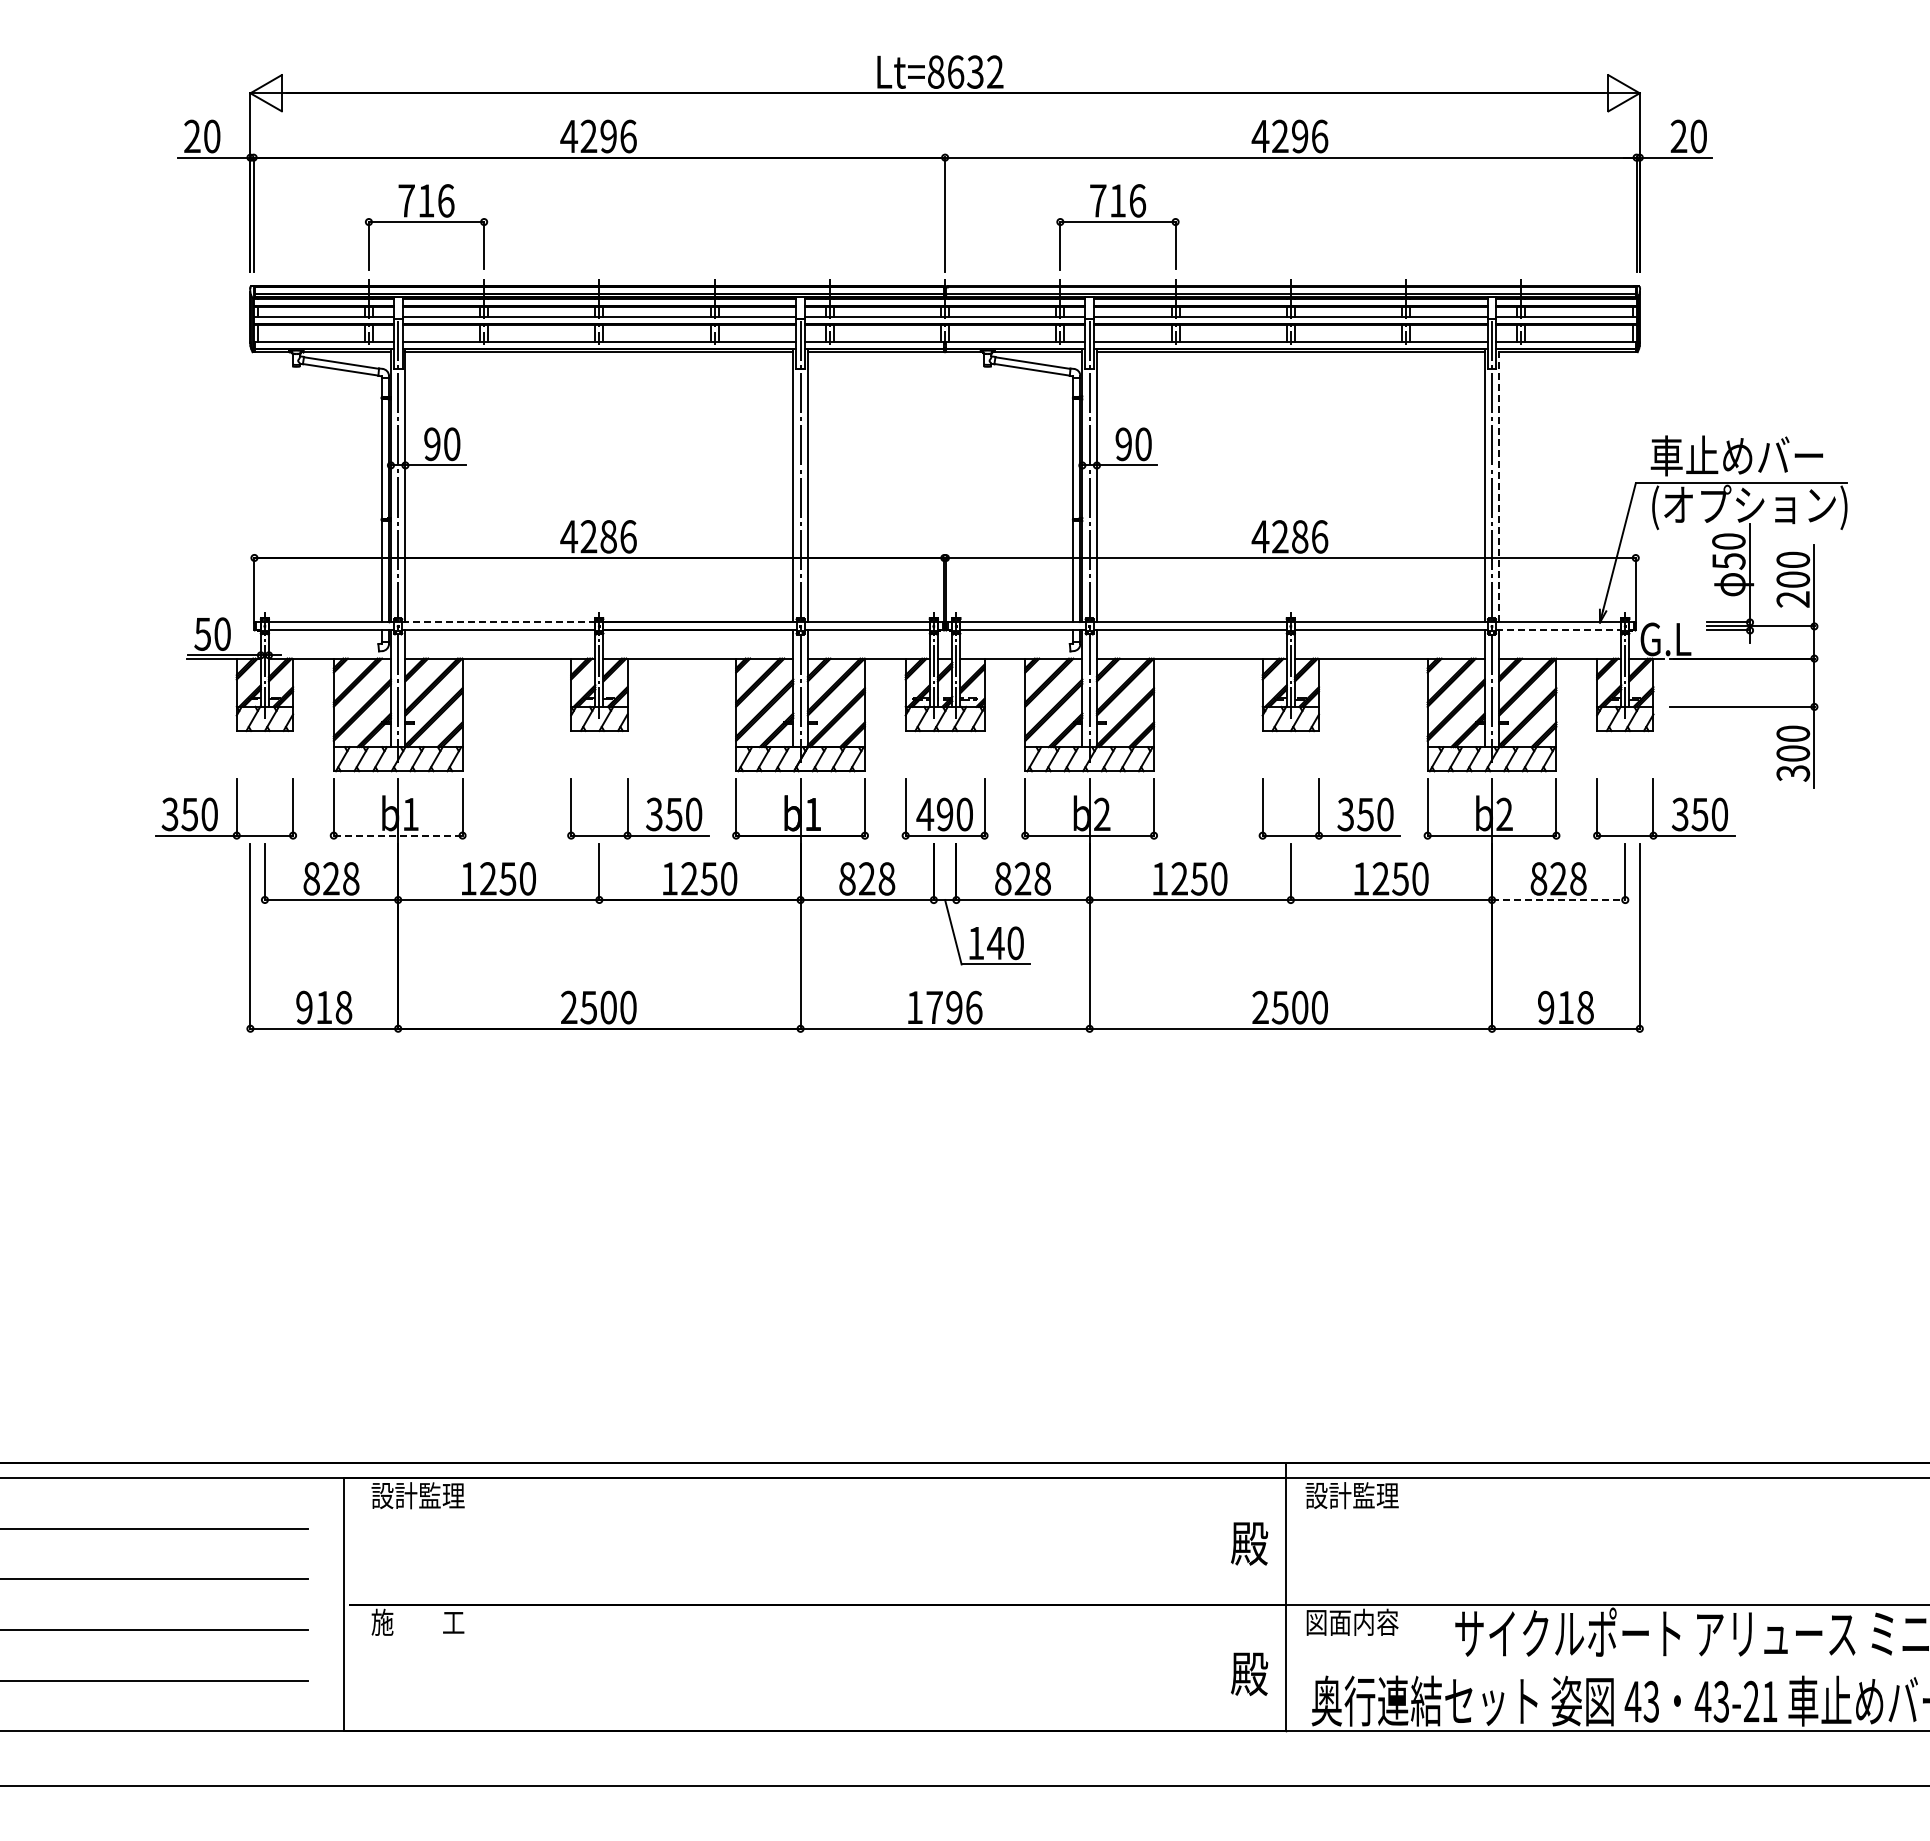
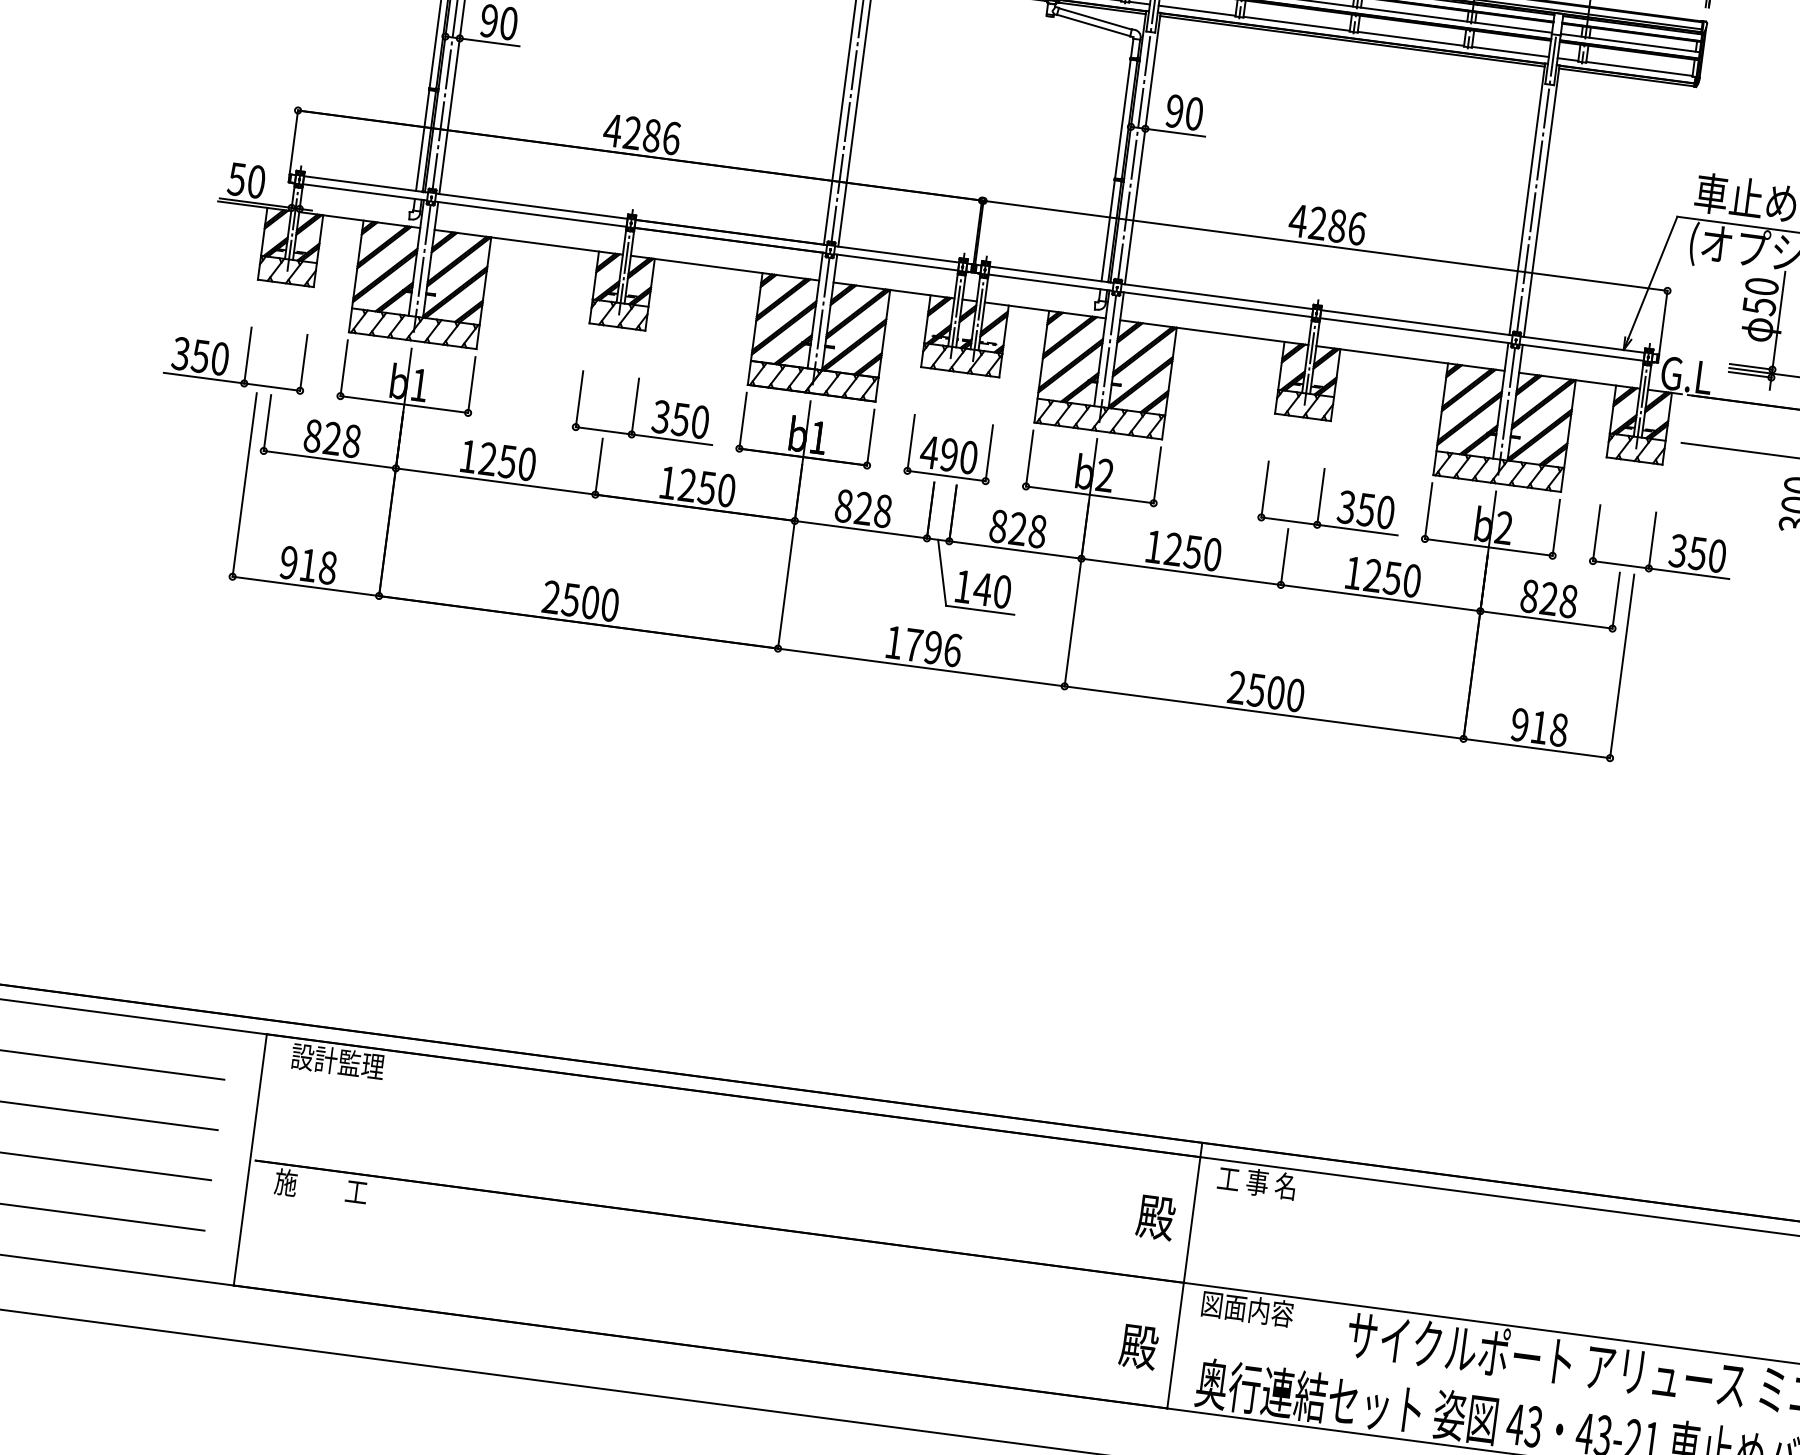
line: (1499, 485) -> (1541, 201), dashed -> solid
line: (498, 622) -> (531, 206), dashed -> solid
line: (1558, 630) -> (1581, 352), dashed -> solid
line: (398, 835) -> (404, 404), dashed -> solid
line: (1558, 900) -> (1546, 620), dashed -> solid
text: (1351, 1495) -> (1263, 1183), 設計監理 -> 工 事 名

